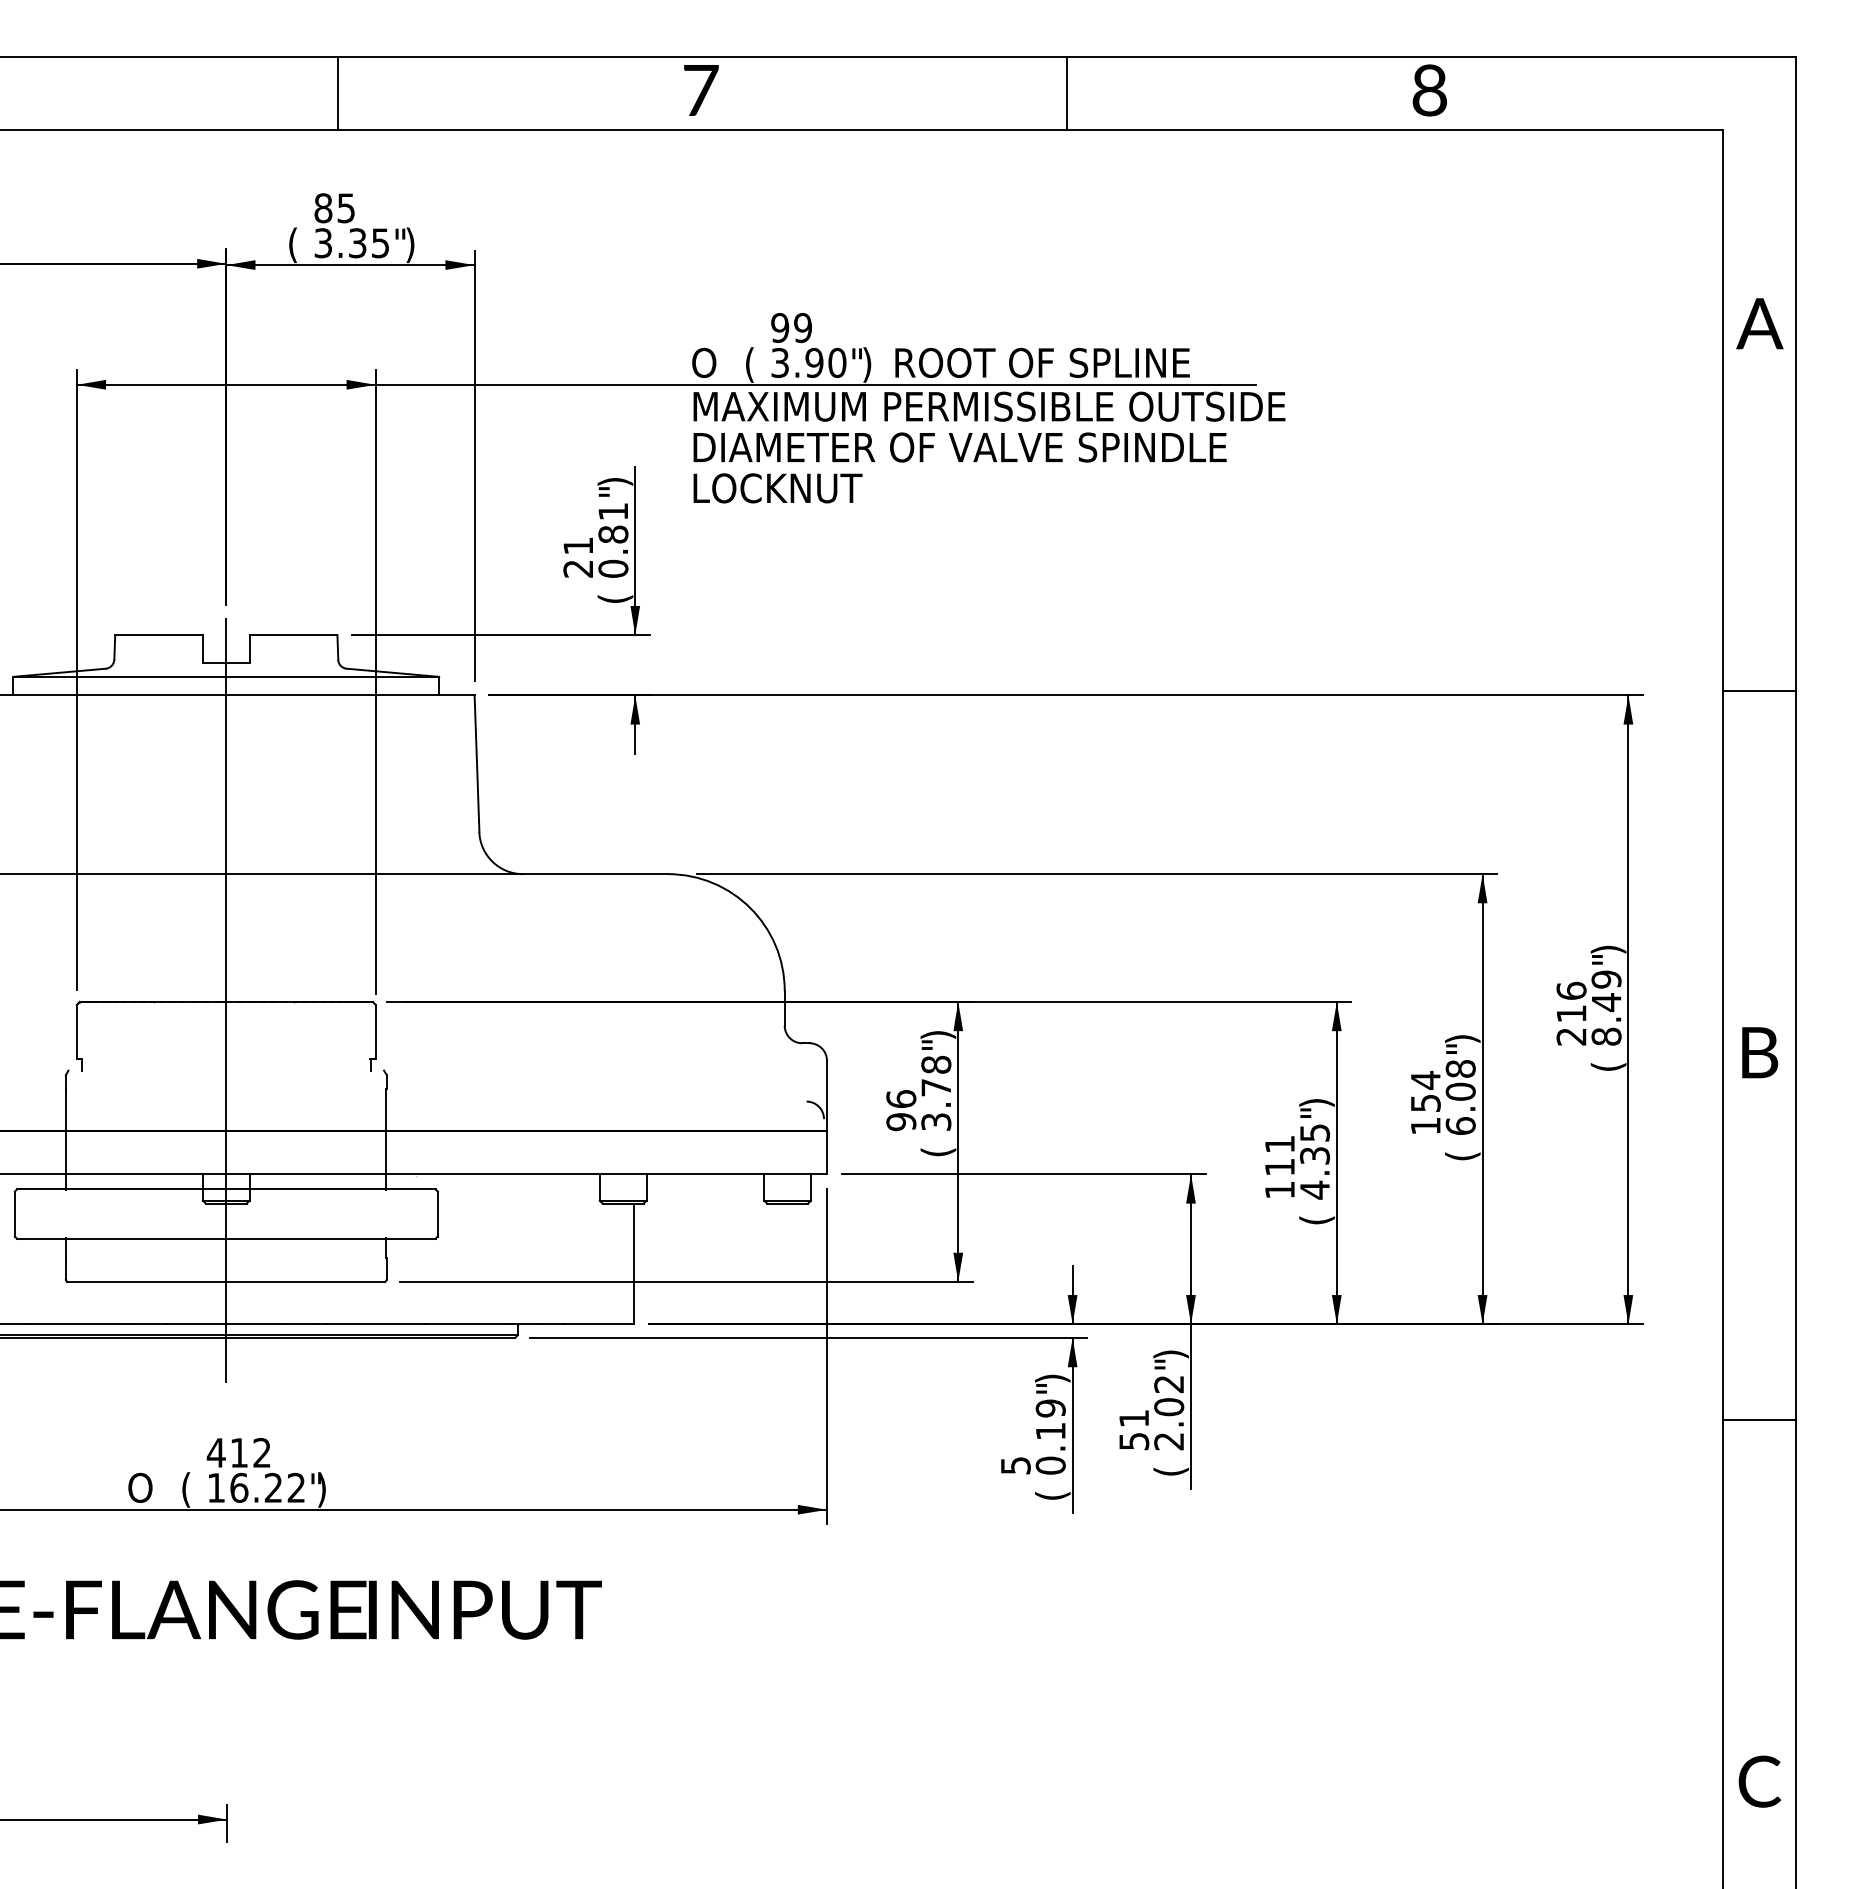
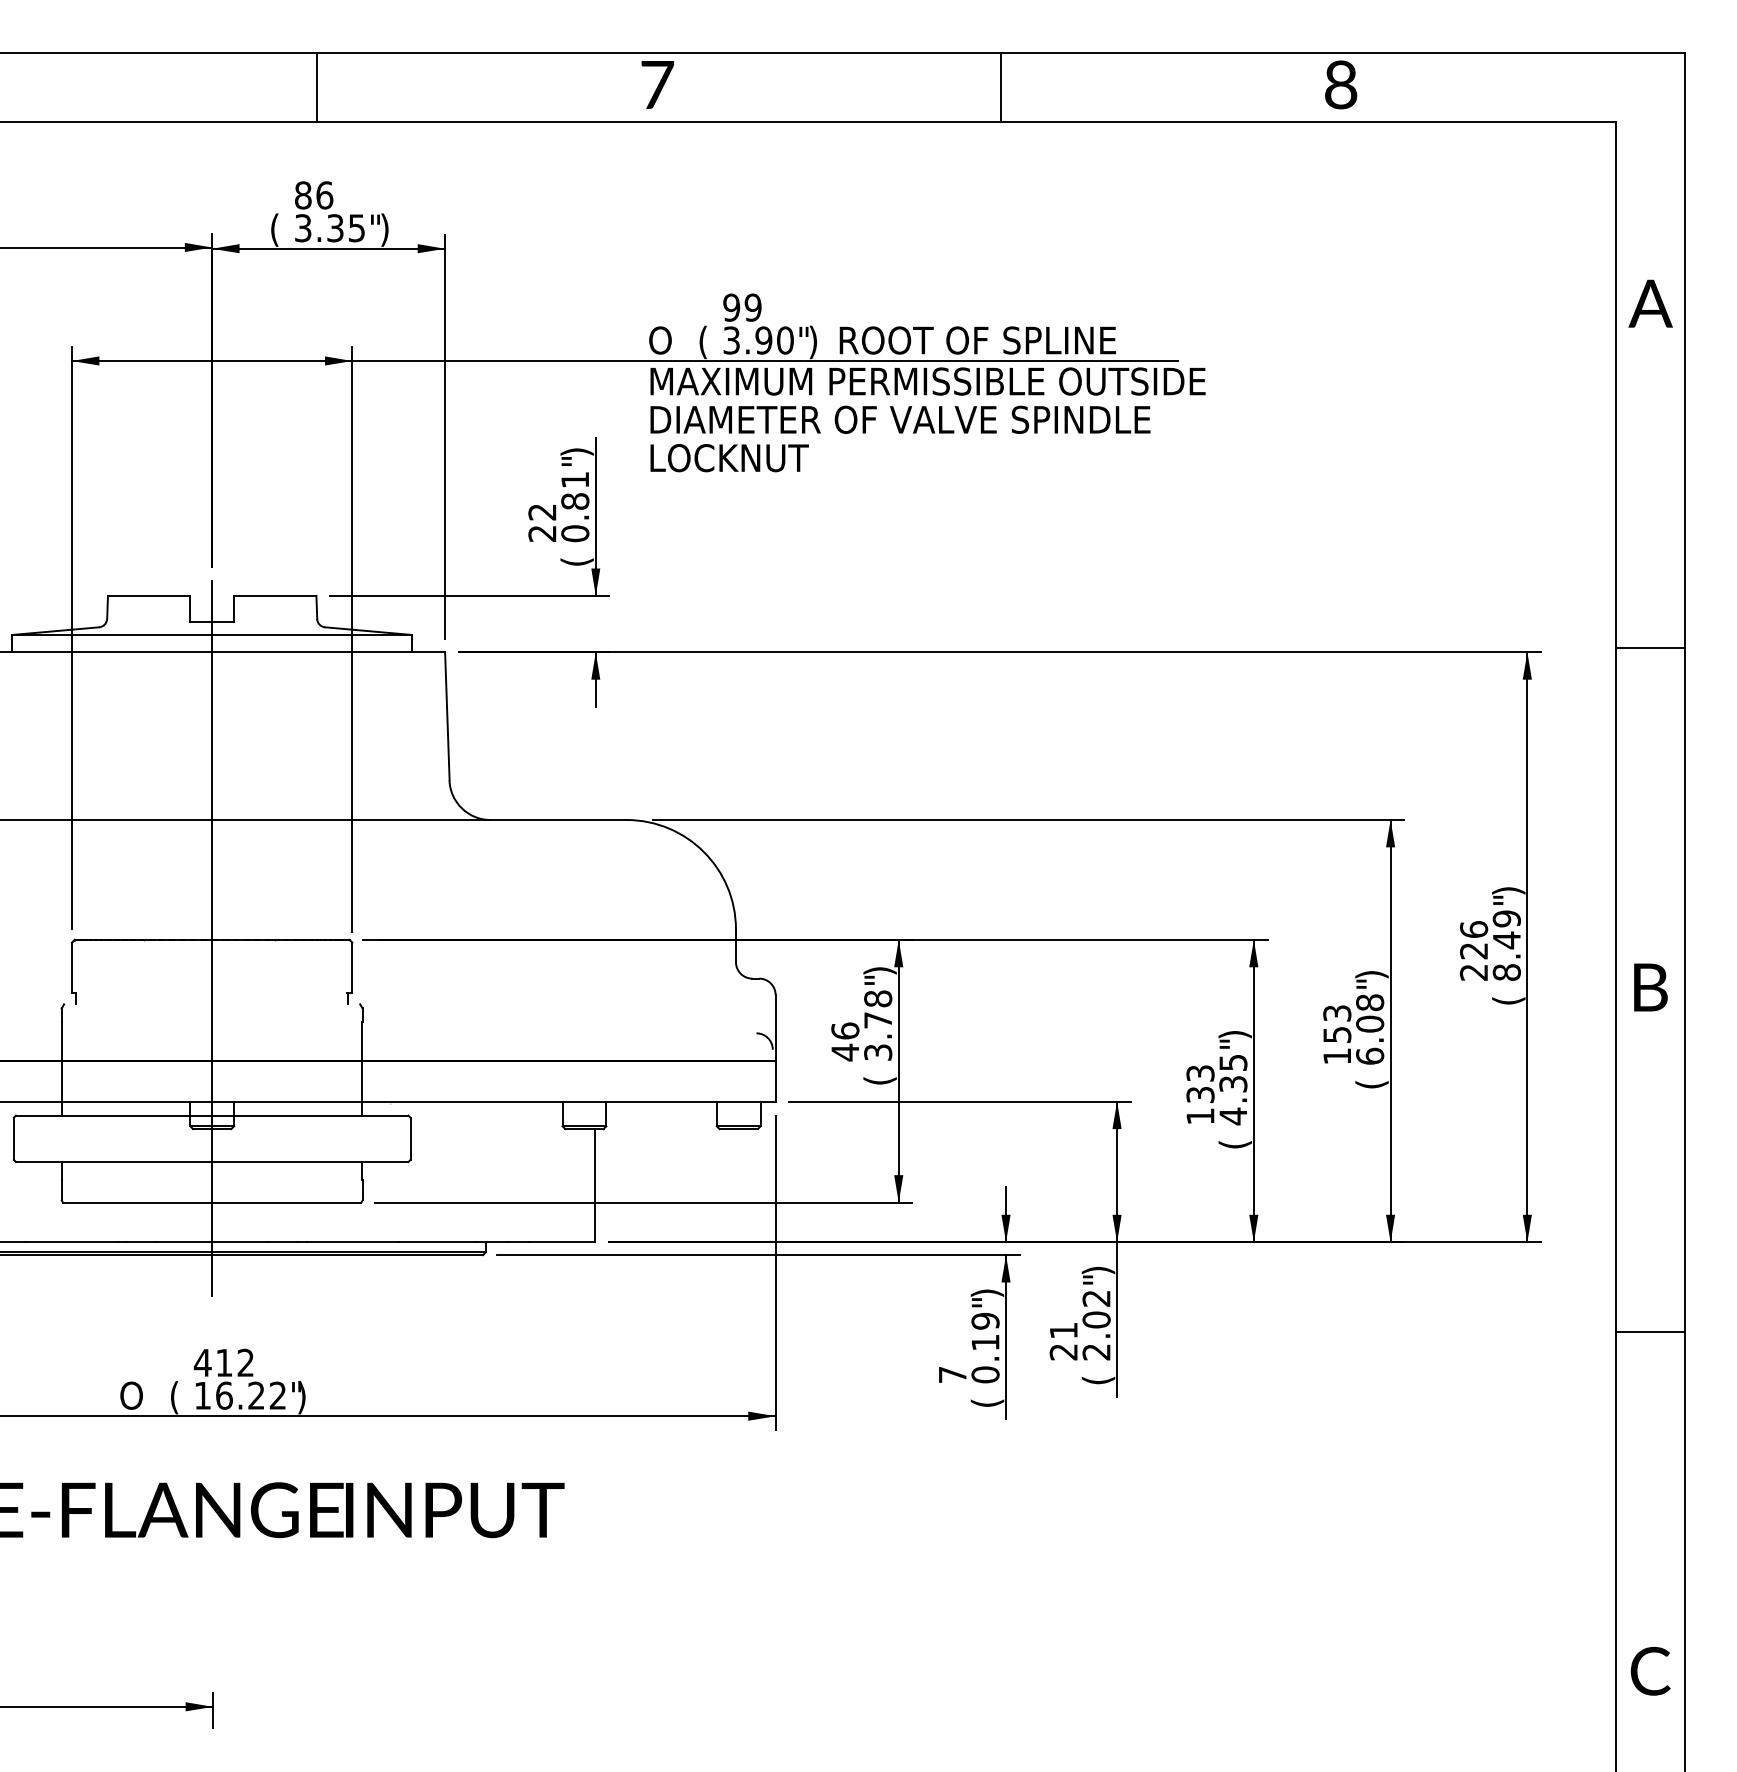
text: (346, 208) -> (324, 195), 85 -> 86
text: (577, 545) -> (541, 511), 21 -> 22
text: (1571, 1013) -> (1473, 950), 216 -> 226
text: (1425, 1080) -> (1337, 1013), 154 -> 153
text: (901, 1121) -> (845, 1052), 96 -> 46
text: (1280, 1155) -> (1201, 1083), 111 -> 133
text: (1134, 1441) -> (1064, 1352), 51 -> 21
text: (1015, 1465) -> (952, 1374), 5 -> 7

